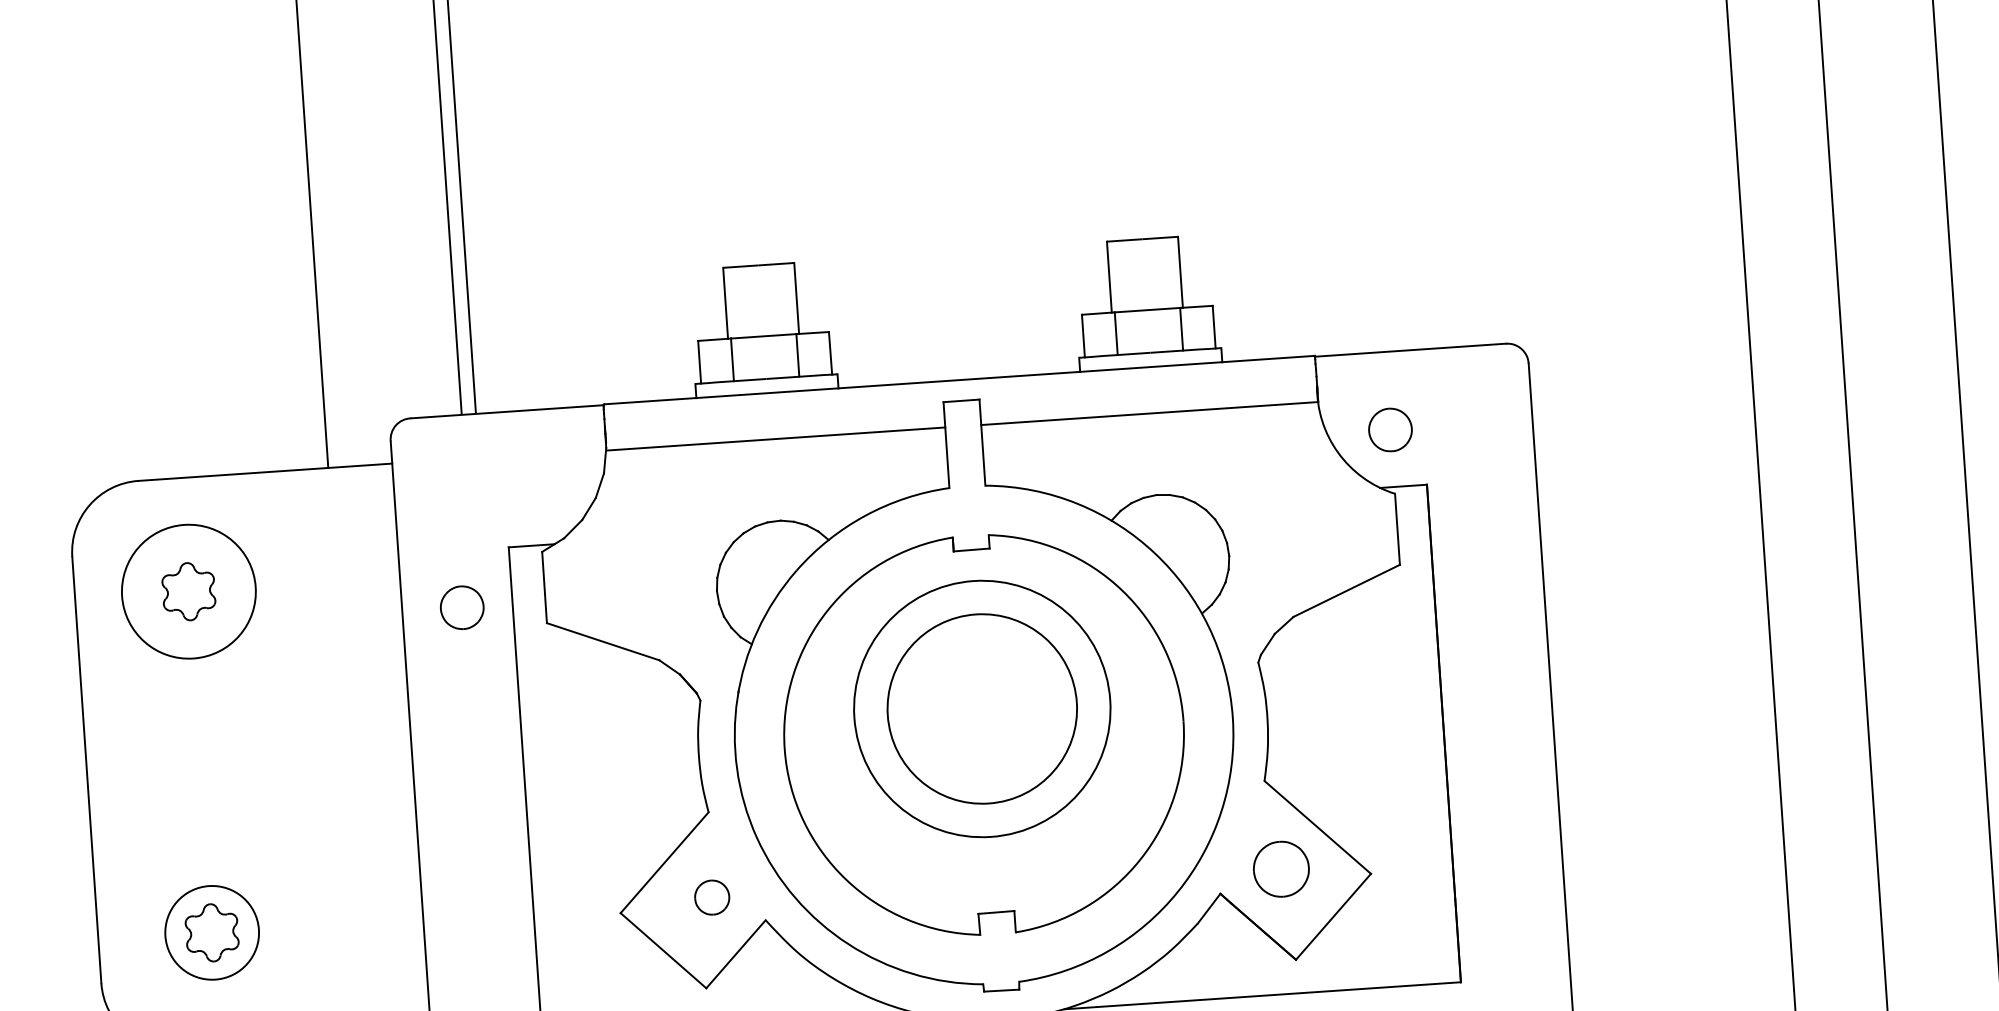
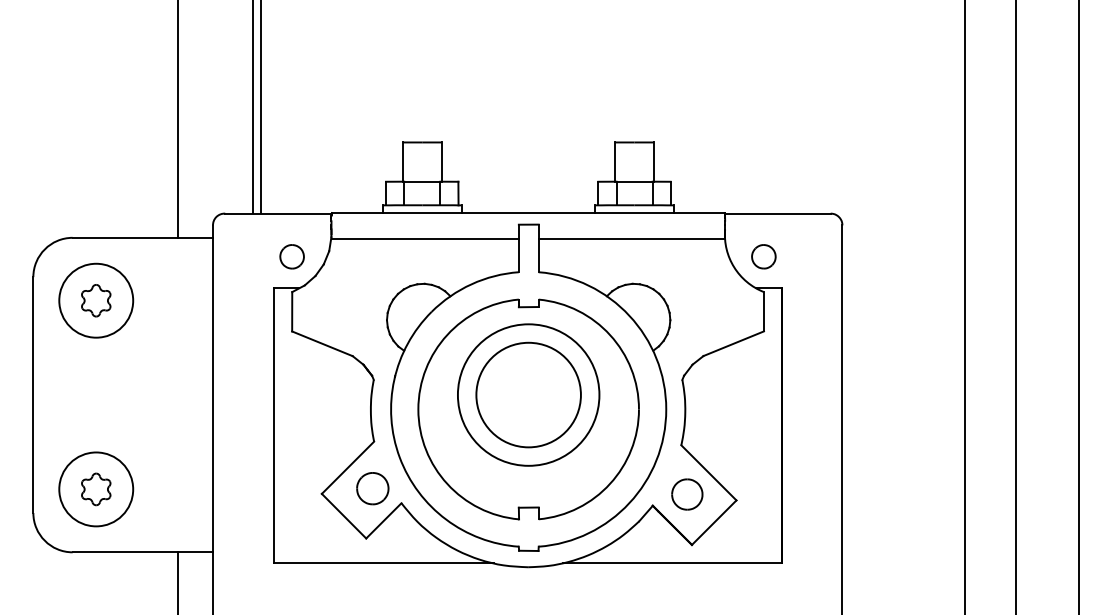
part: (461, 607) -> (291, 256), moved
part: (711, 897) -> (372, 488), size x1.67
circle: (212, 932) -> (96, 489), size x1.43

